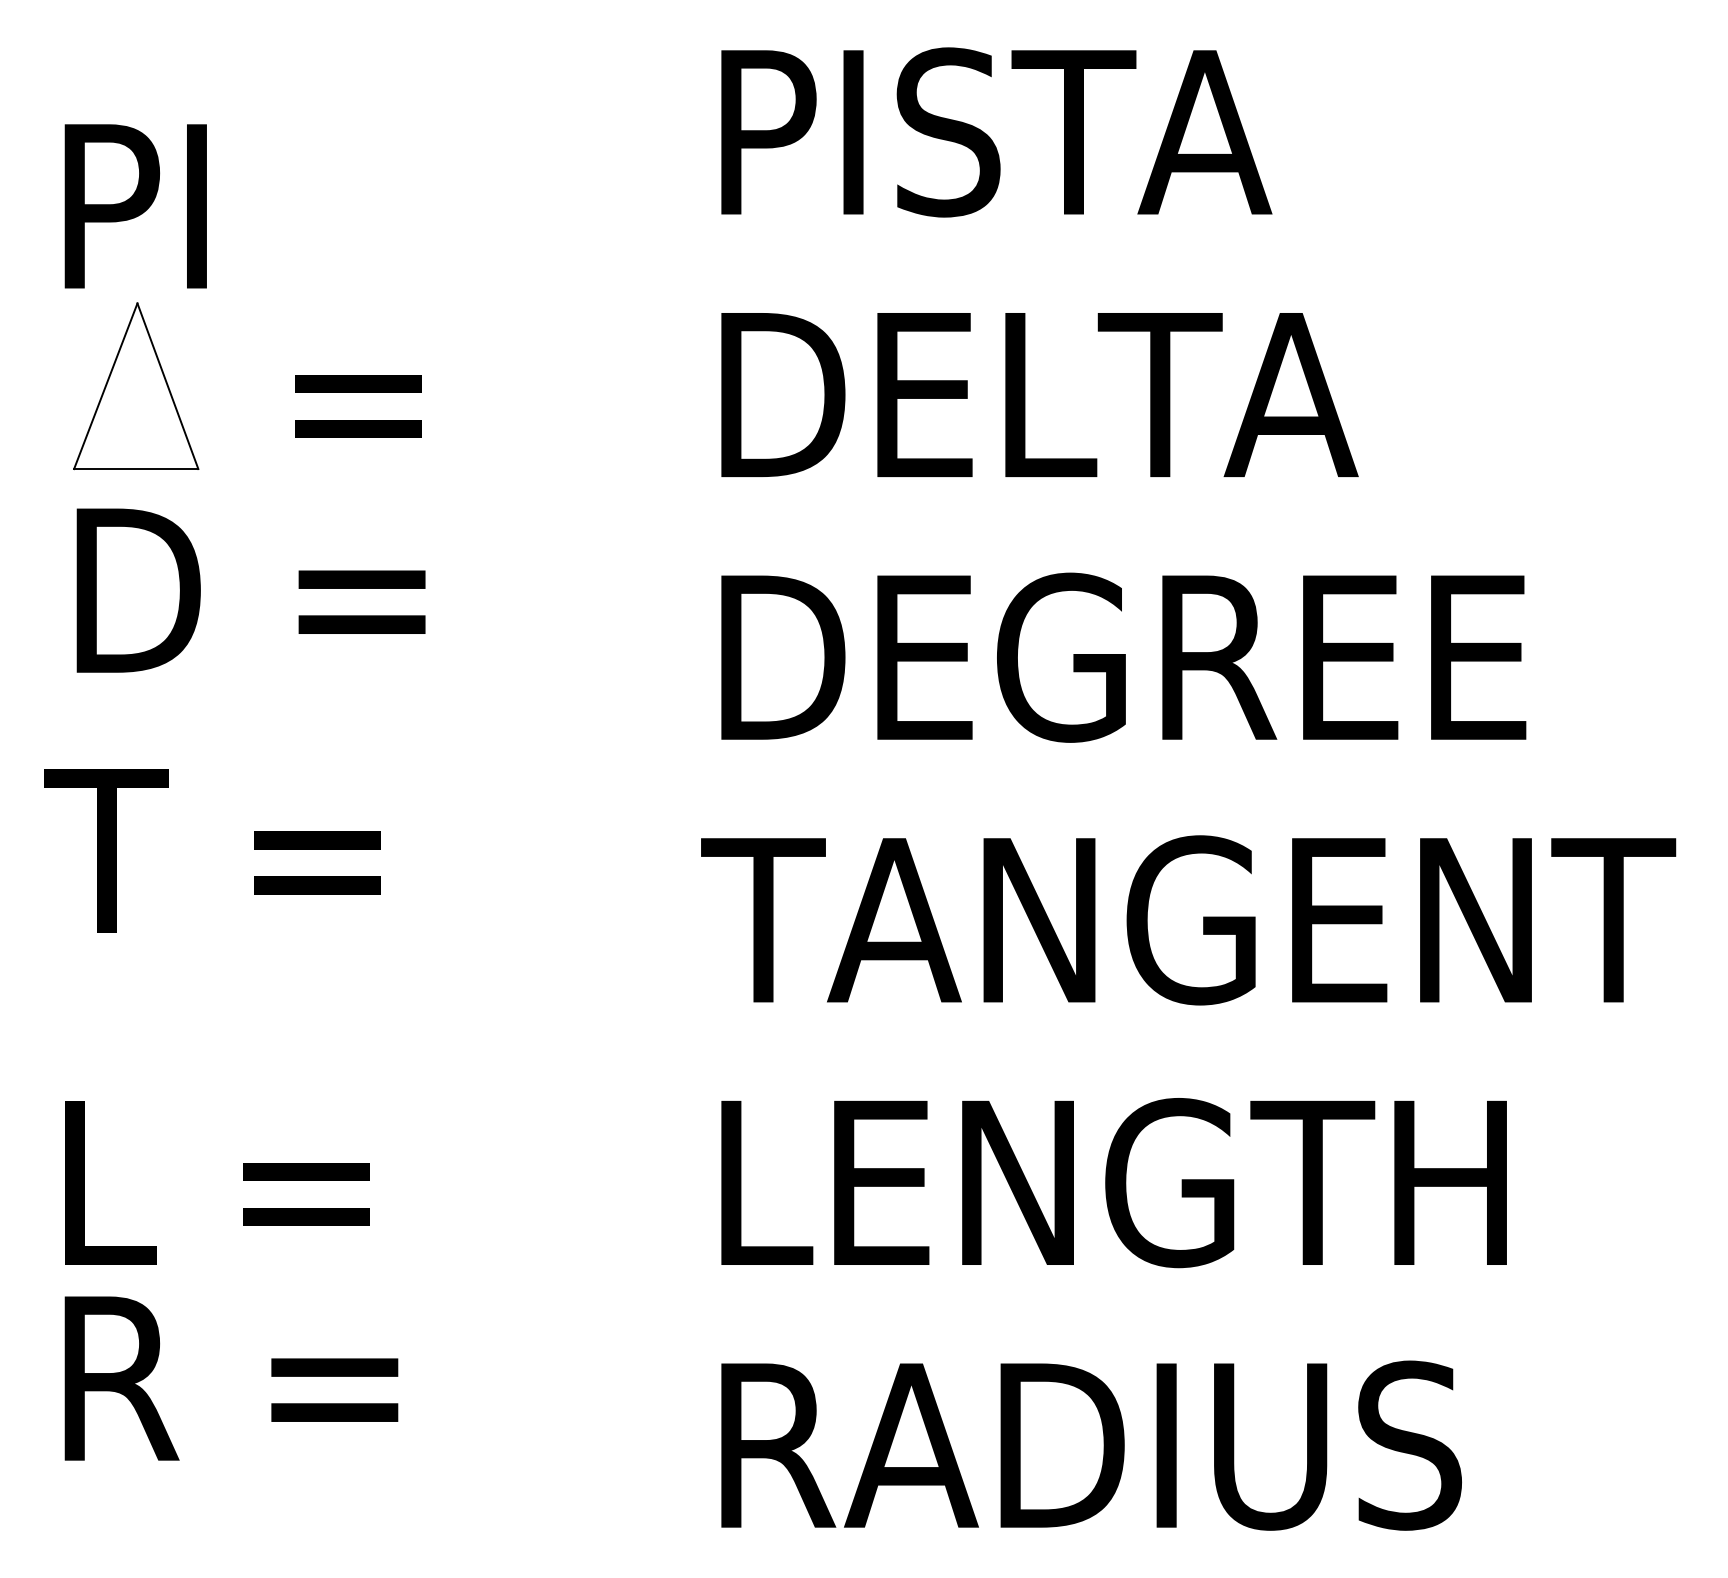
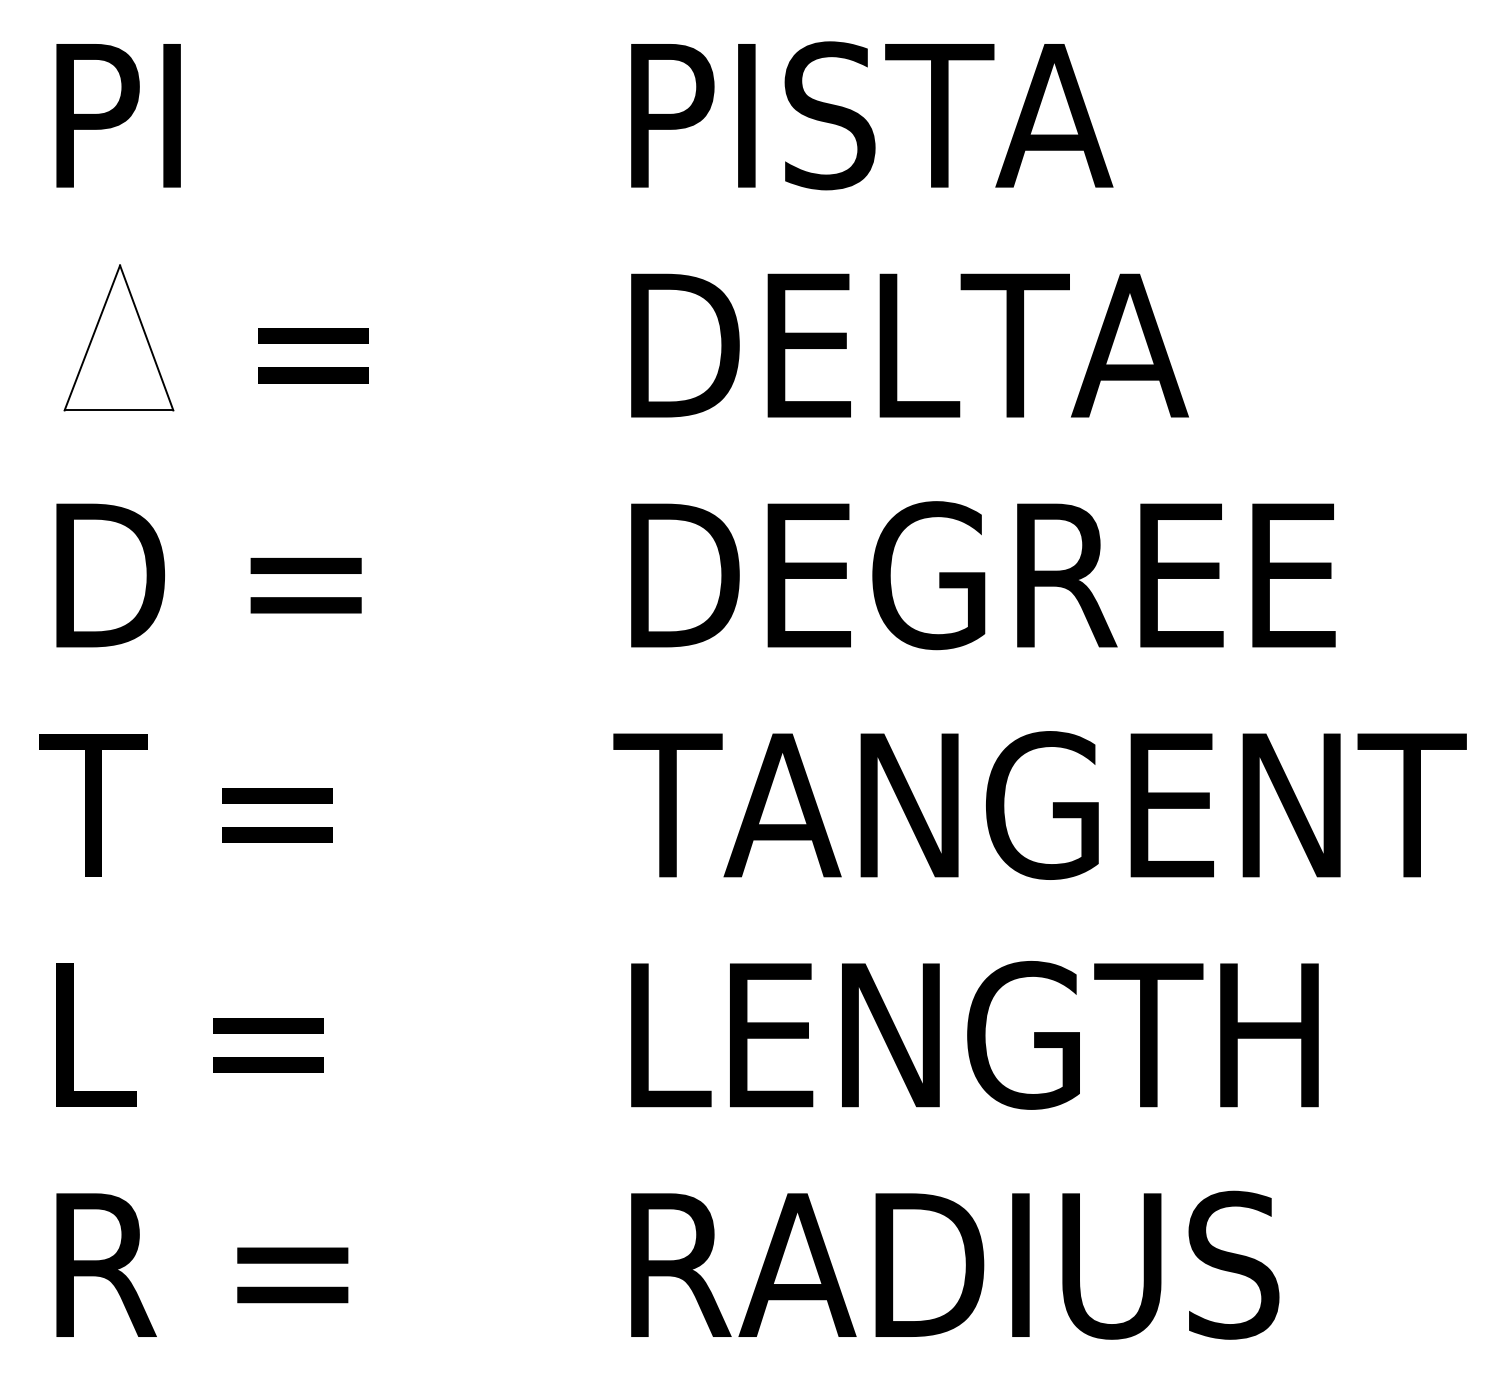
text: (135, 206) -> (118, 115), moved
text: (250, 590) -> (208, 575), moved
text: (212, 850) -> (185, 804), moved
text: (231, 1378) -> (202, 1265), moved

